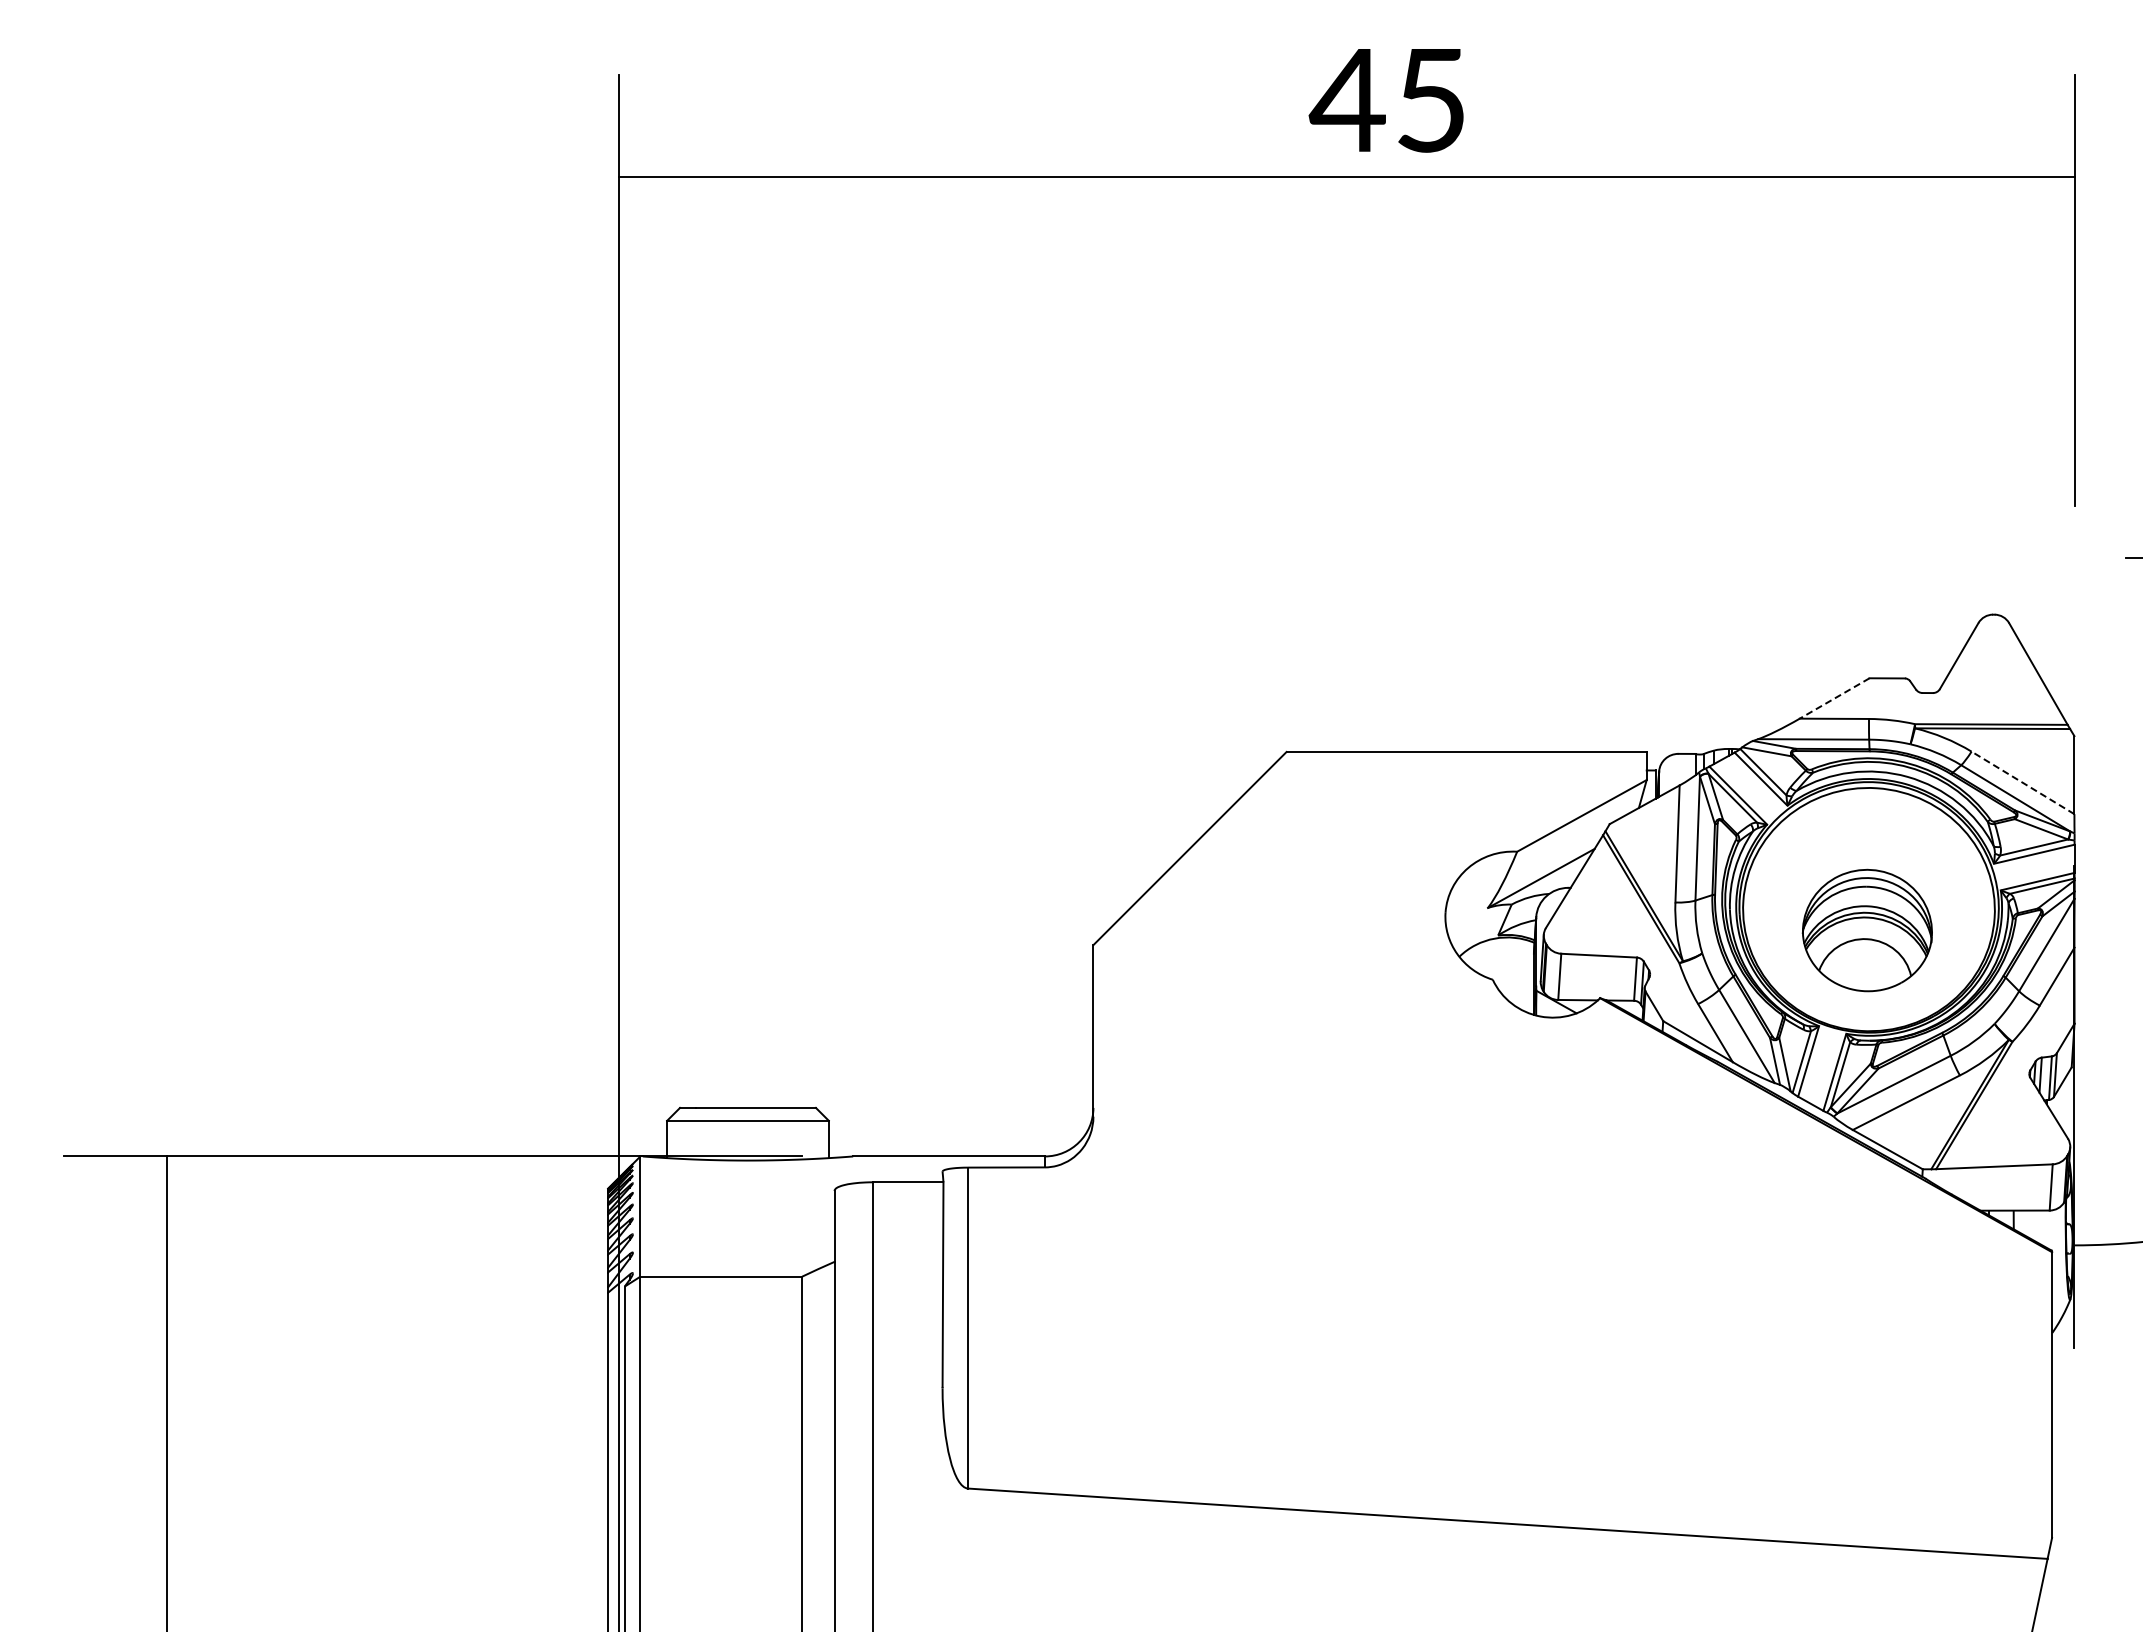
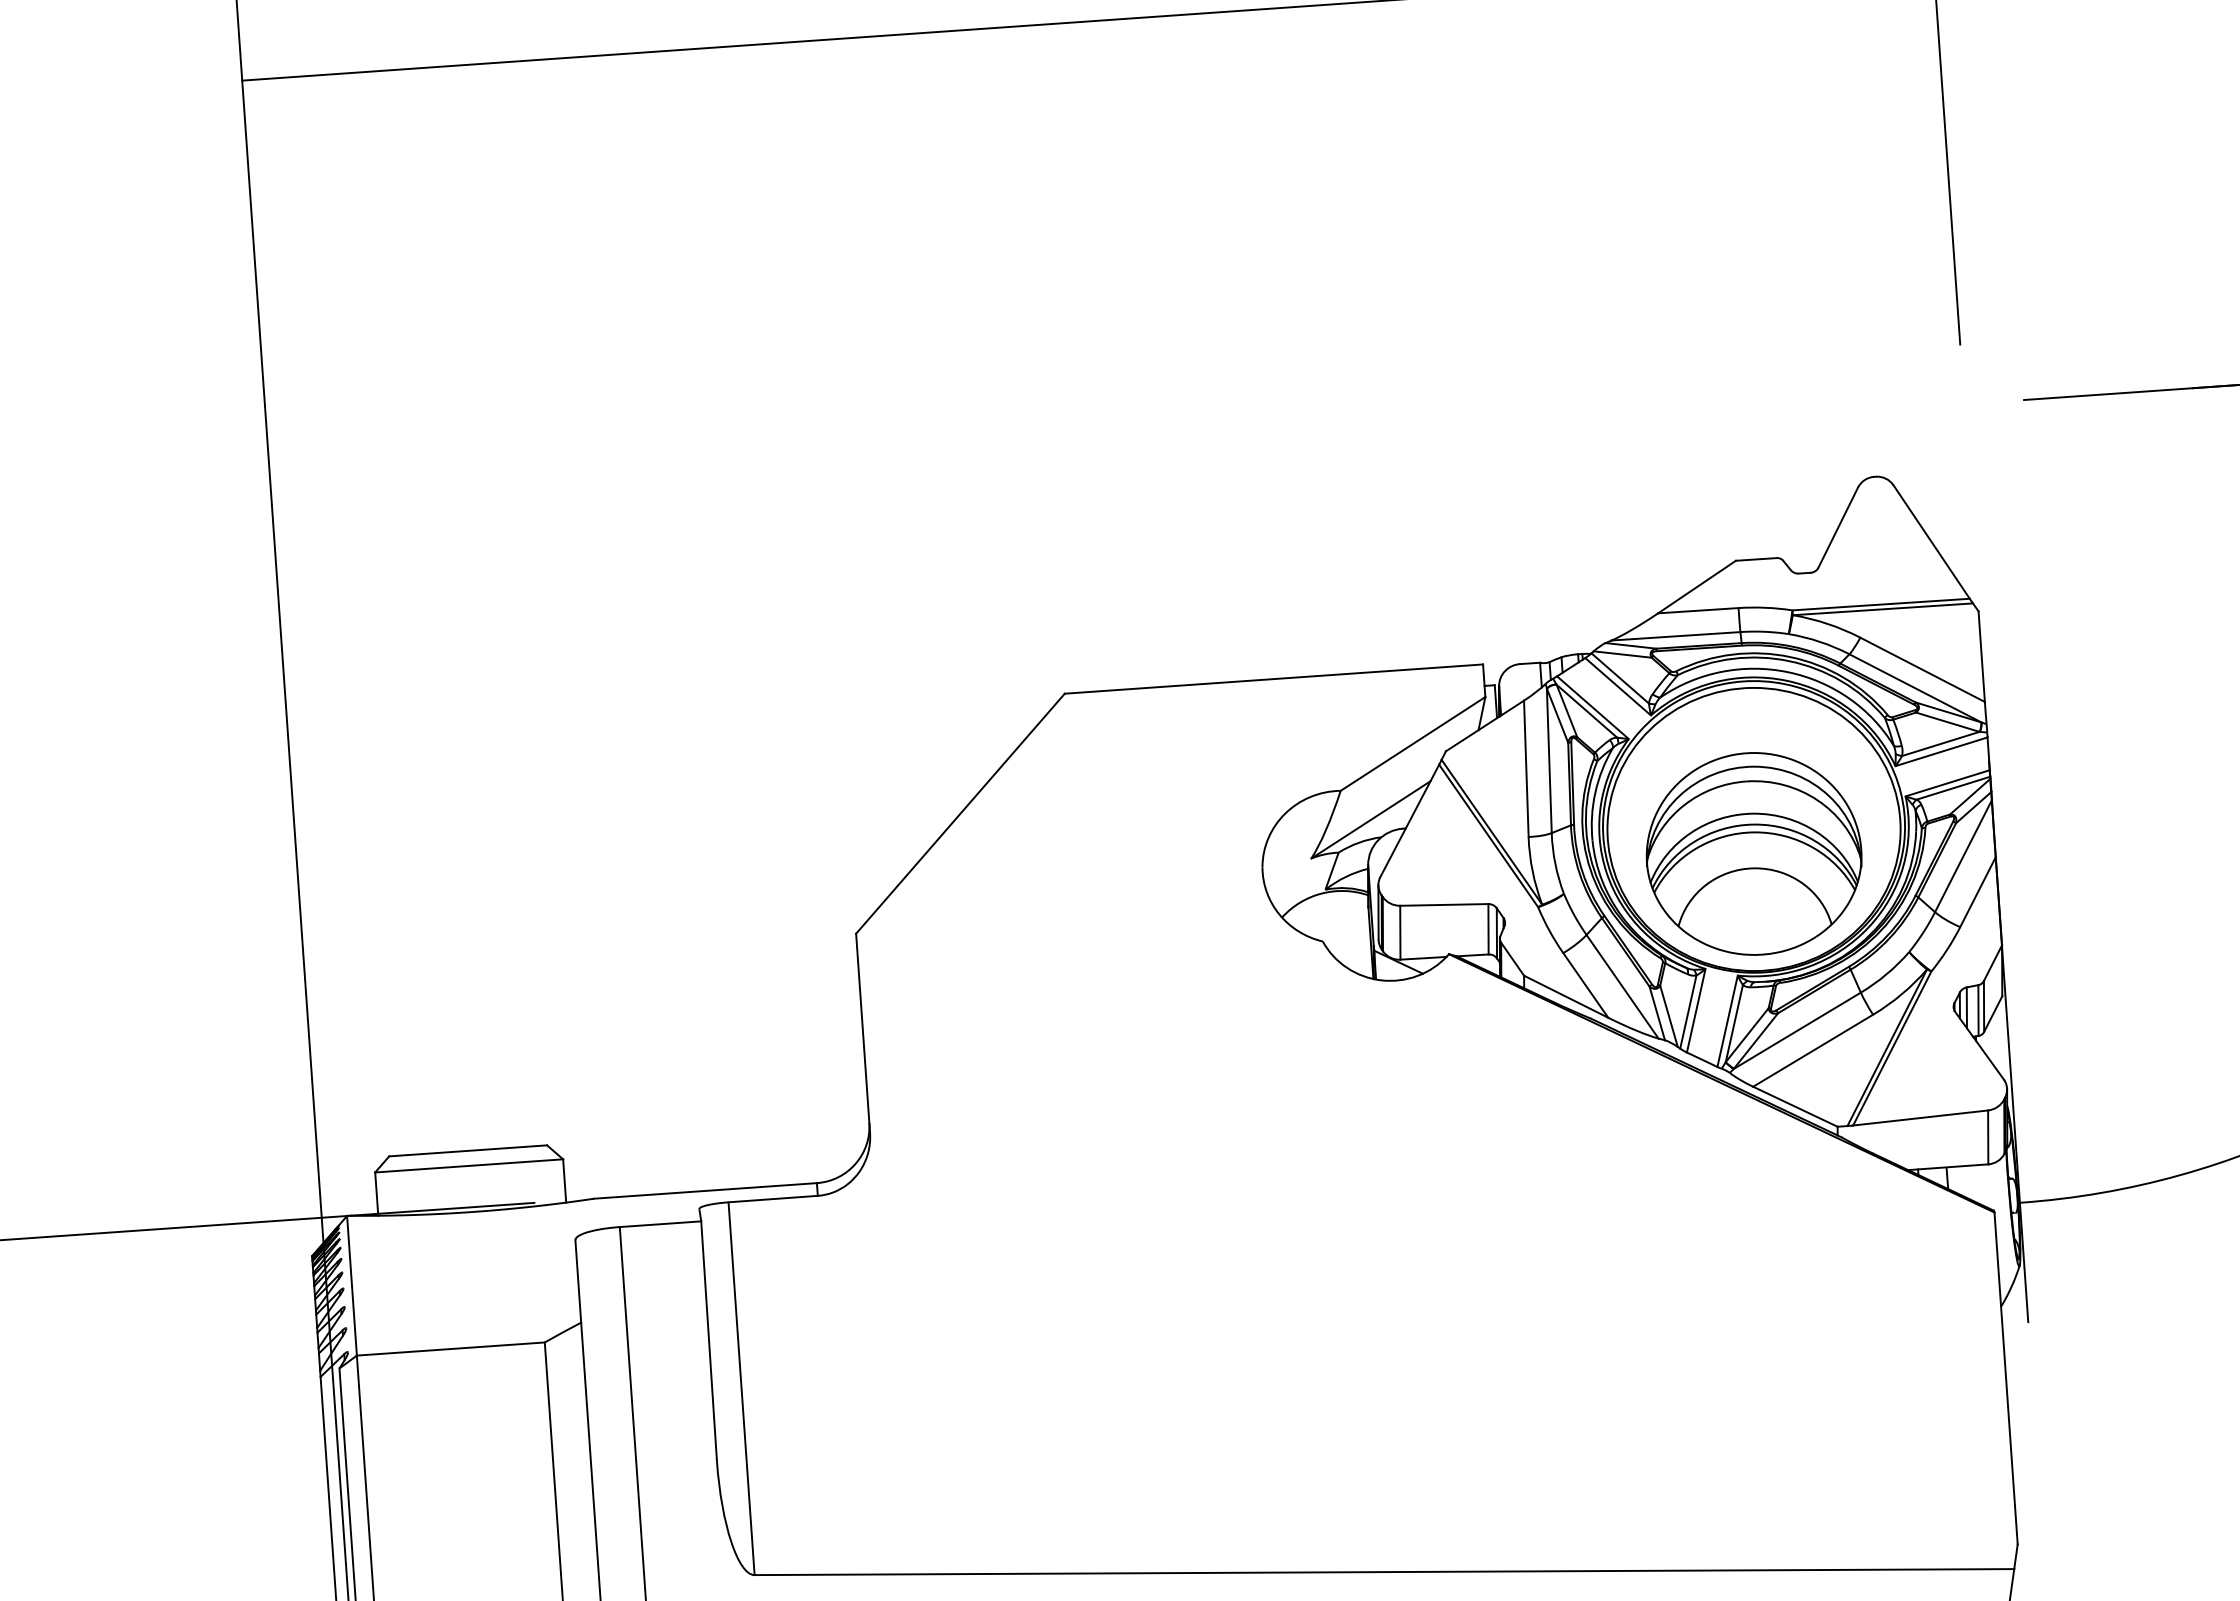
line: (1834, 698) -> (1696, 587), dashed -> solid
line: (2022, 782) -> (1922, 669), dashed -> solid
part: (1867, 930) -> (1754, 853), size x1.43

